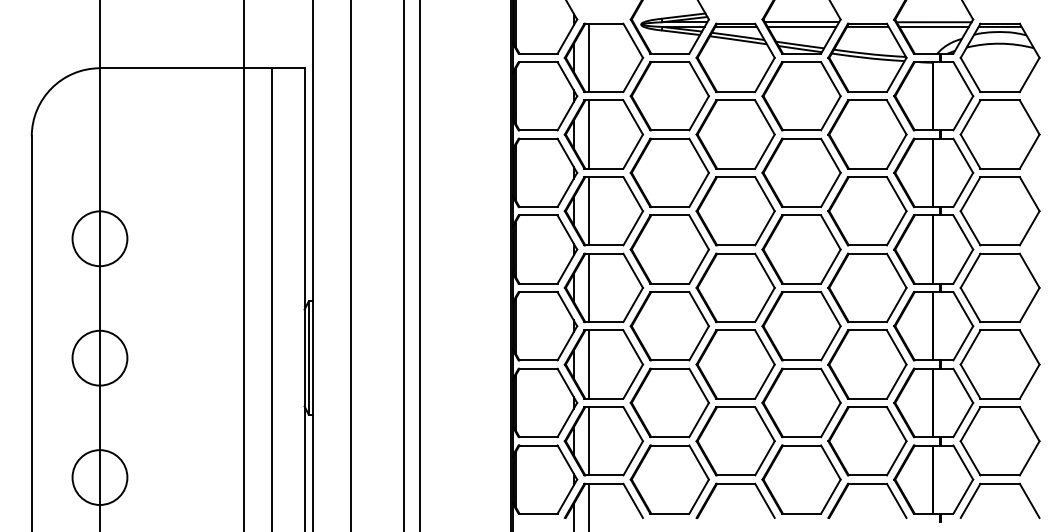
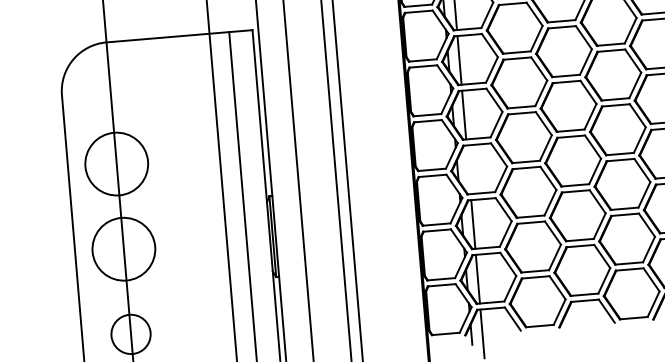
circle: (99, 238) -> (116, 163), size x1.6
line: (589, 287) -> (468, 169), removed
circle: (99, 357) -> (123, 248), size x1.6

